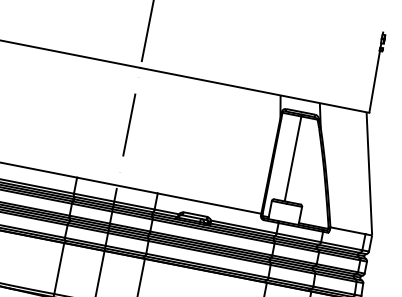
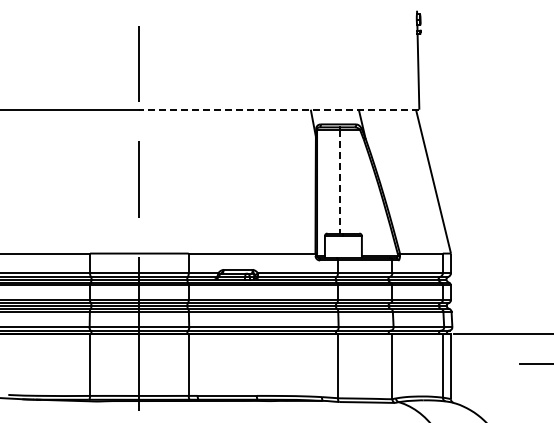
line: (255, 90) -> (279, 109), solid -> dashed
line: (293, 158) -> (340, 181), solid -> dashed

